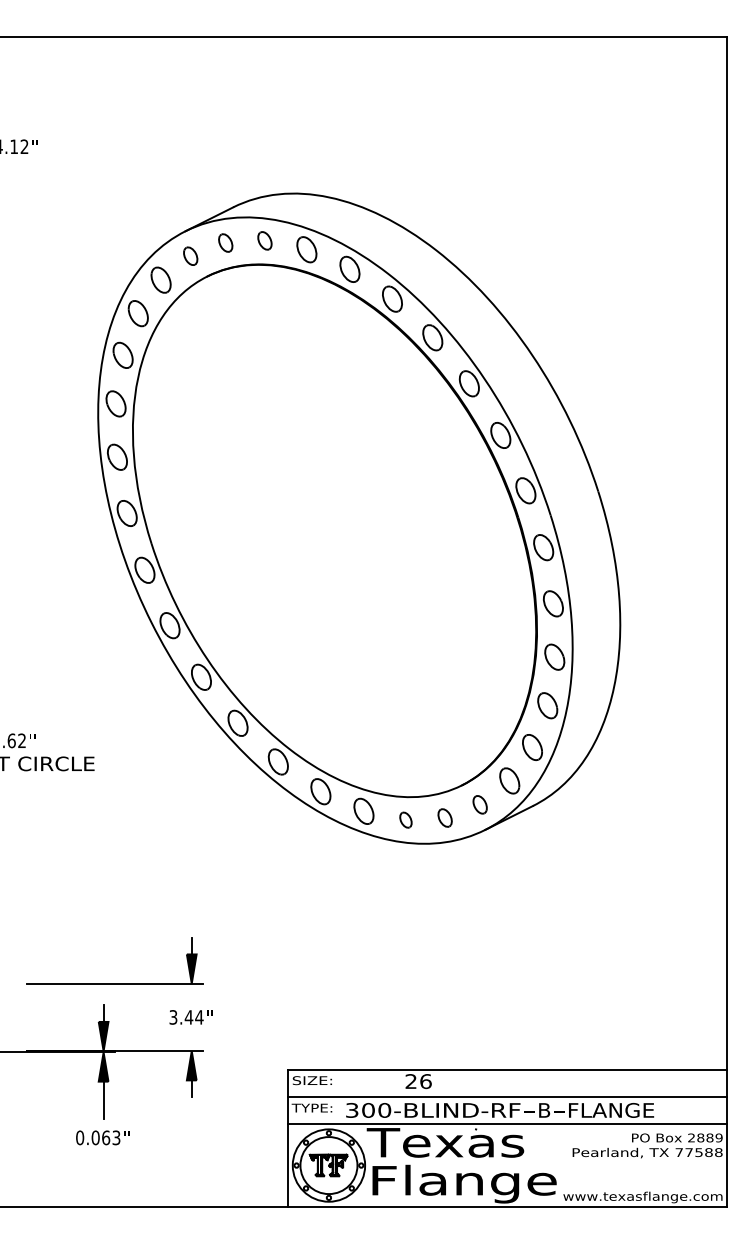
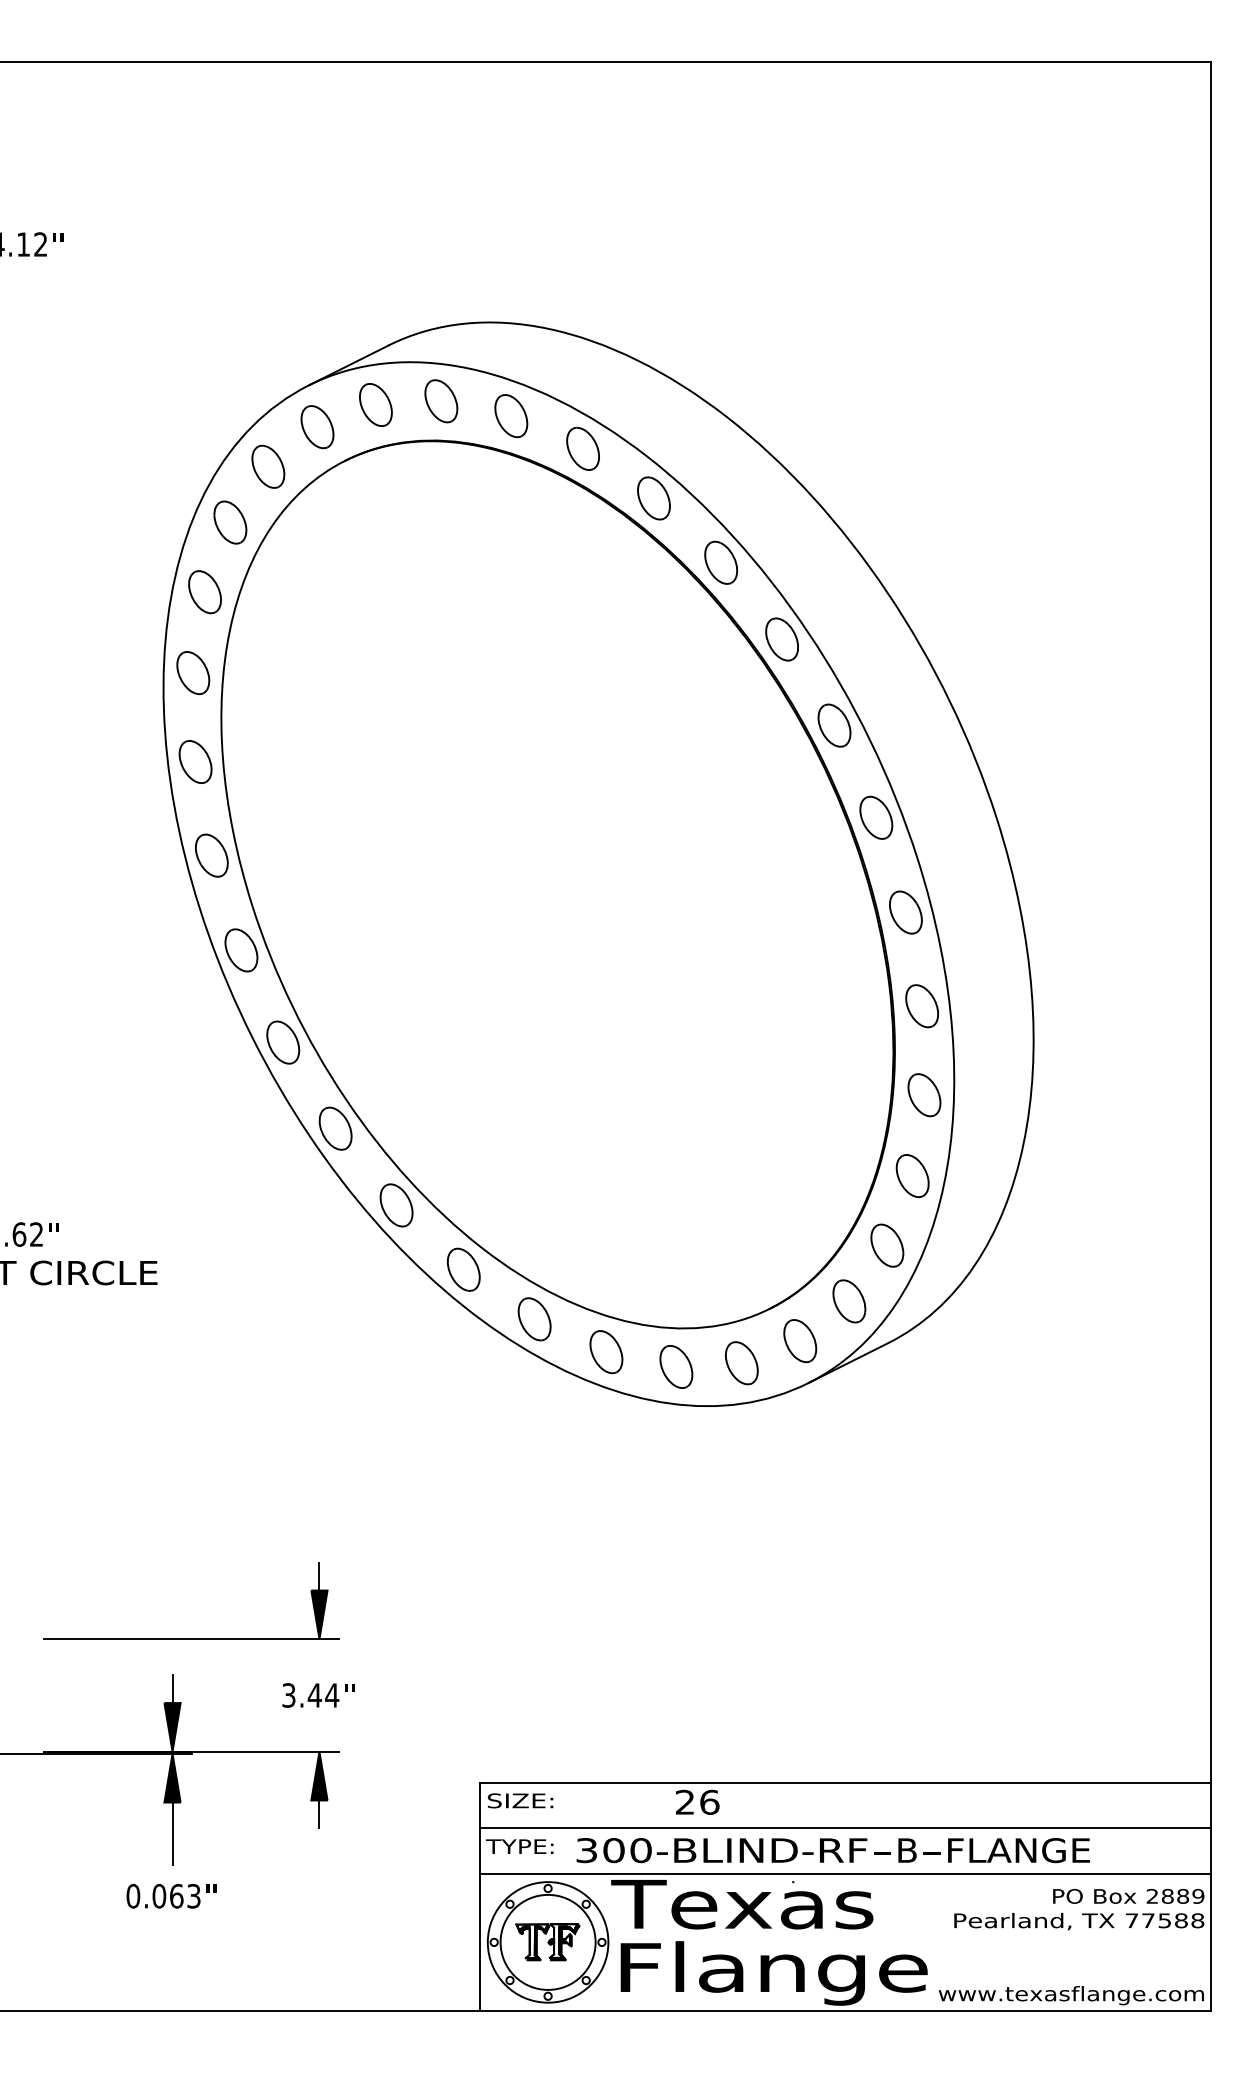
part: (264, 240) -> (440, 400), size x1.43
part: (225, 242) -> (375, 404), size x1.43
part: (190, 255) -> (317, 425), size x1.43
part: (479, 804) -> (798, 1340), size x1.43
part: (444, 817) -> (740, 1362), size x1.43
part: (405, 819) -> (675, 1365), size x1.67

